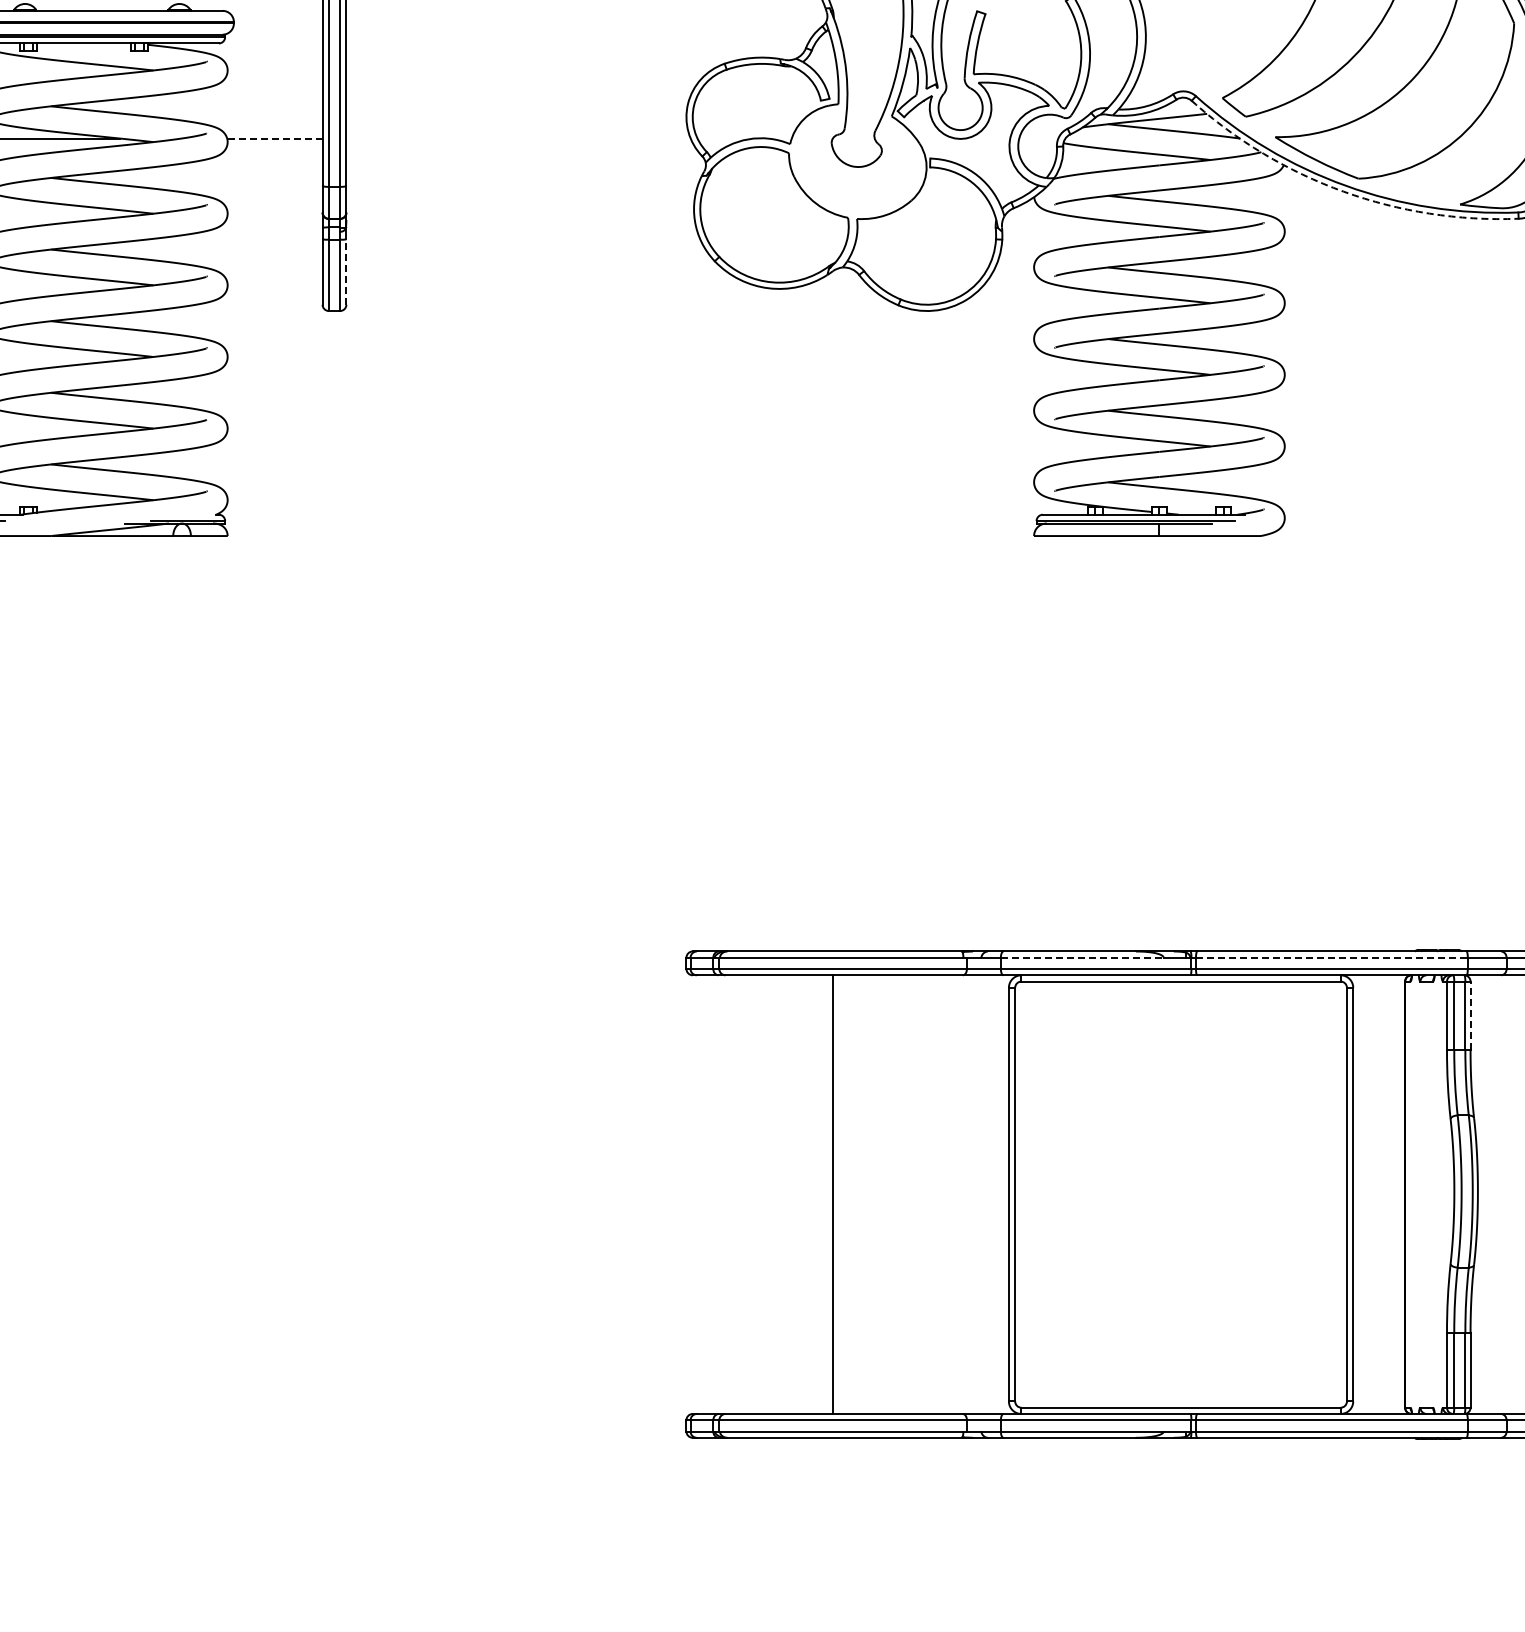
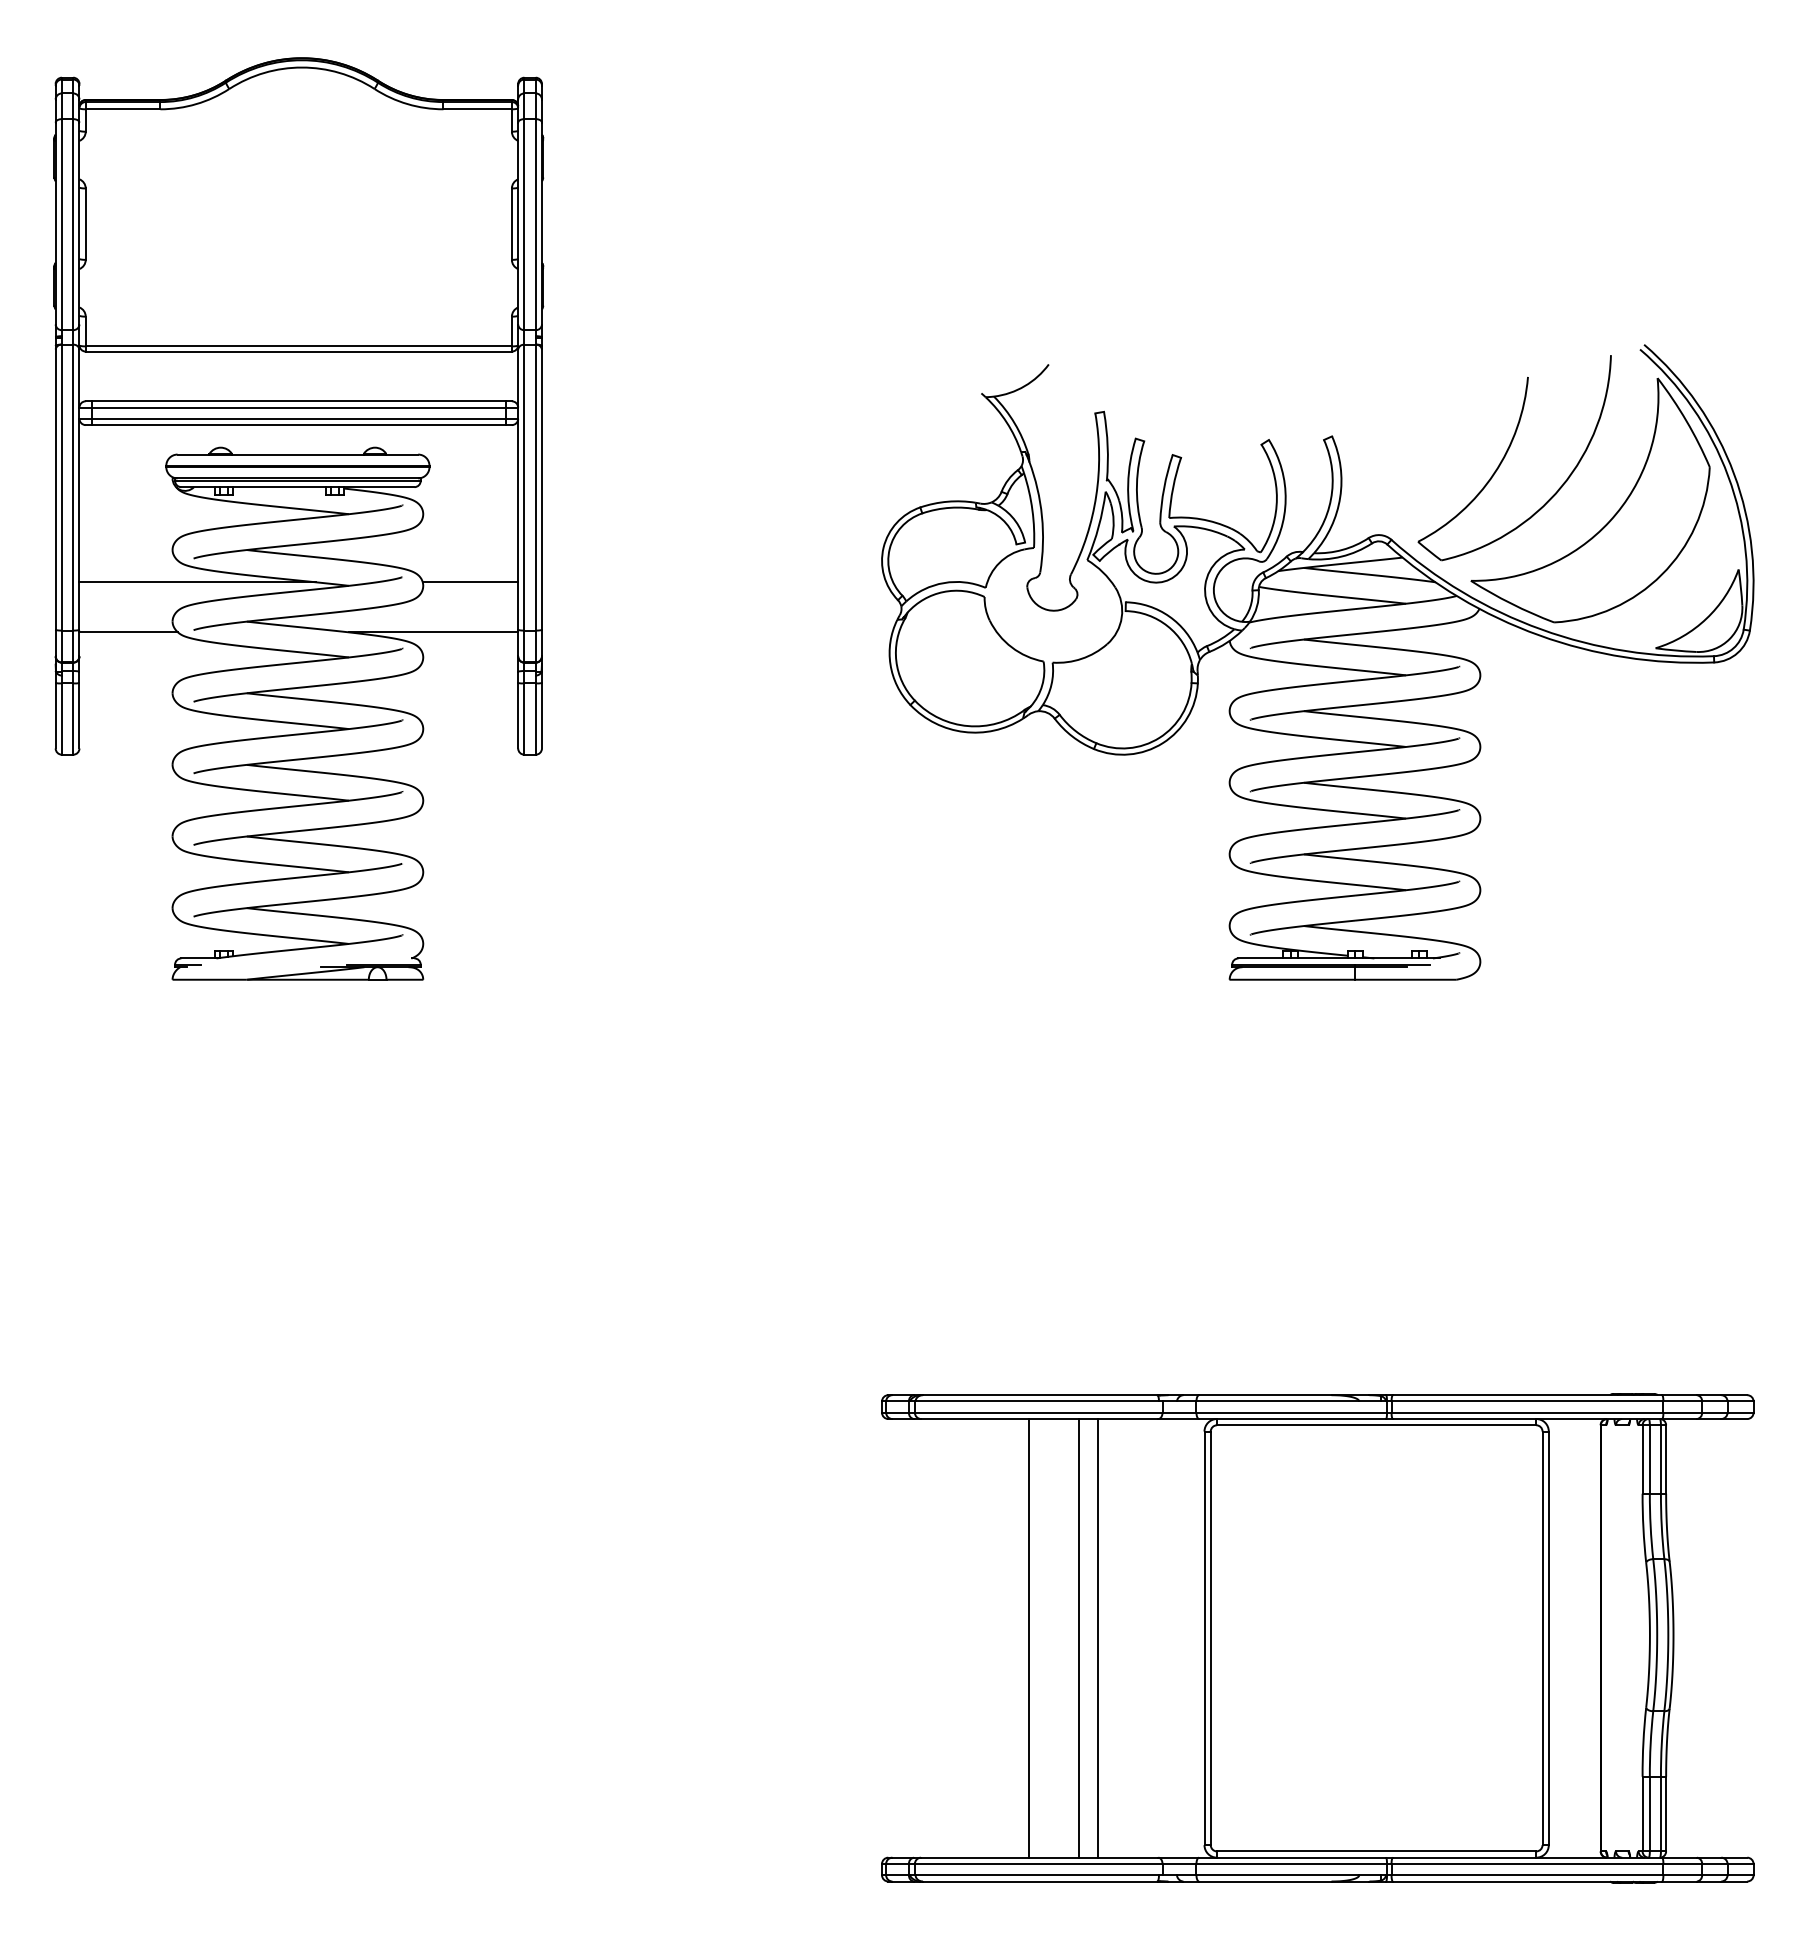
line: (274, 138) -> (470, 582), dashed -> solid
line: (237, 188) -> (433, 632), added
arc: (1343, 191) -> (1539, 635), dashed -> solid
line: (345, 271) -> (541, 715), dashed -> solid
line: (1082, 957) -> (1278, 1401), dashed -> solid
line: (1331, 957) -> (1527, 1401), dashed -> solid
line: (1470, 1015) -> (1666, 1459), dashed -> solid
line: (882, 1194) -> (1078, 1638), added
line: (902, 1194) -> (1098, 1638), added

